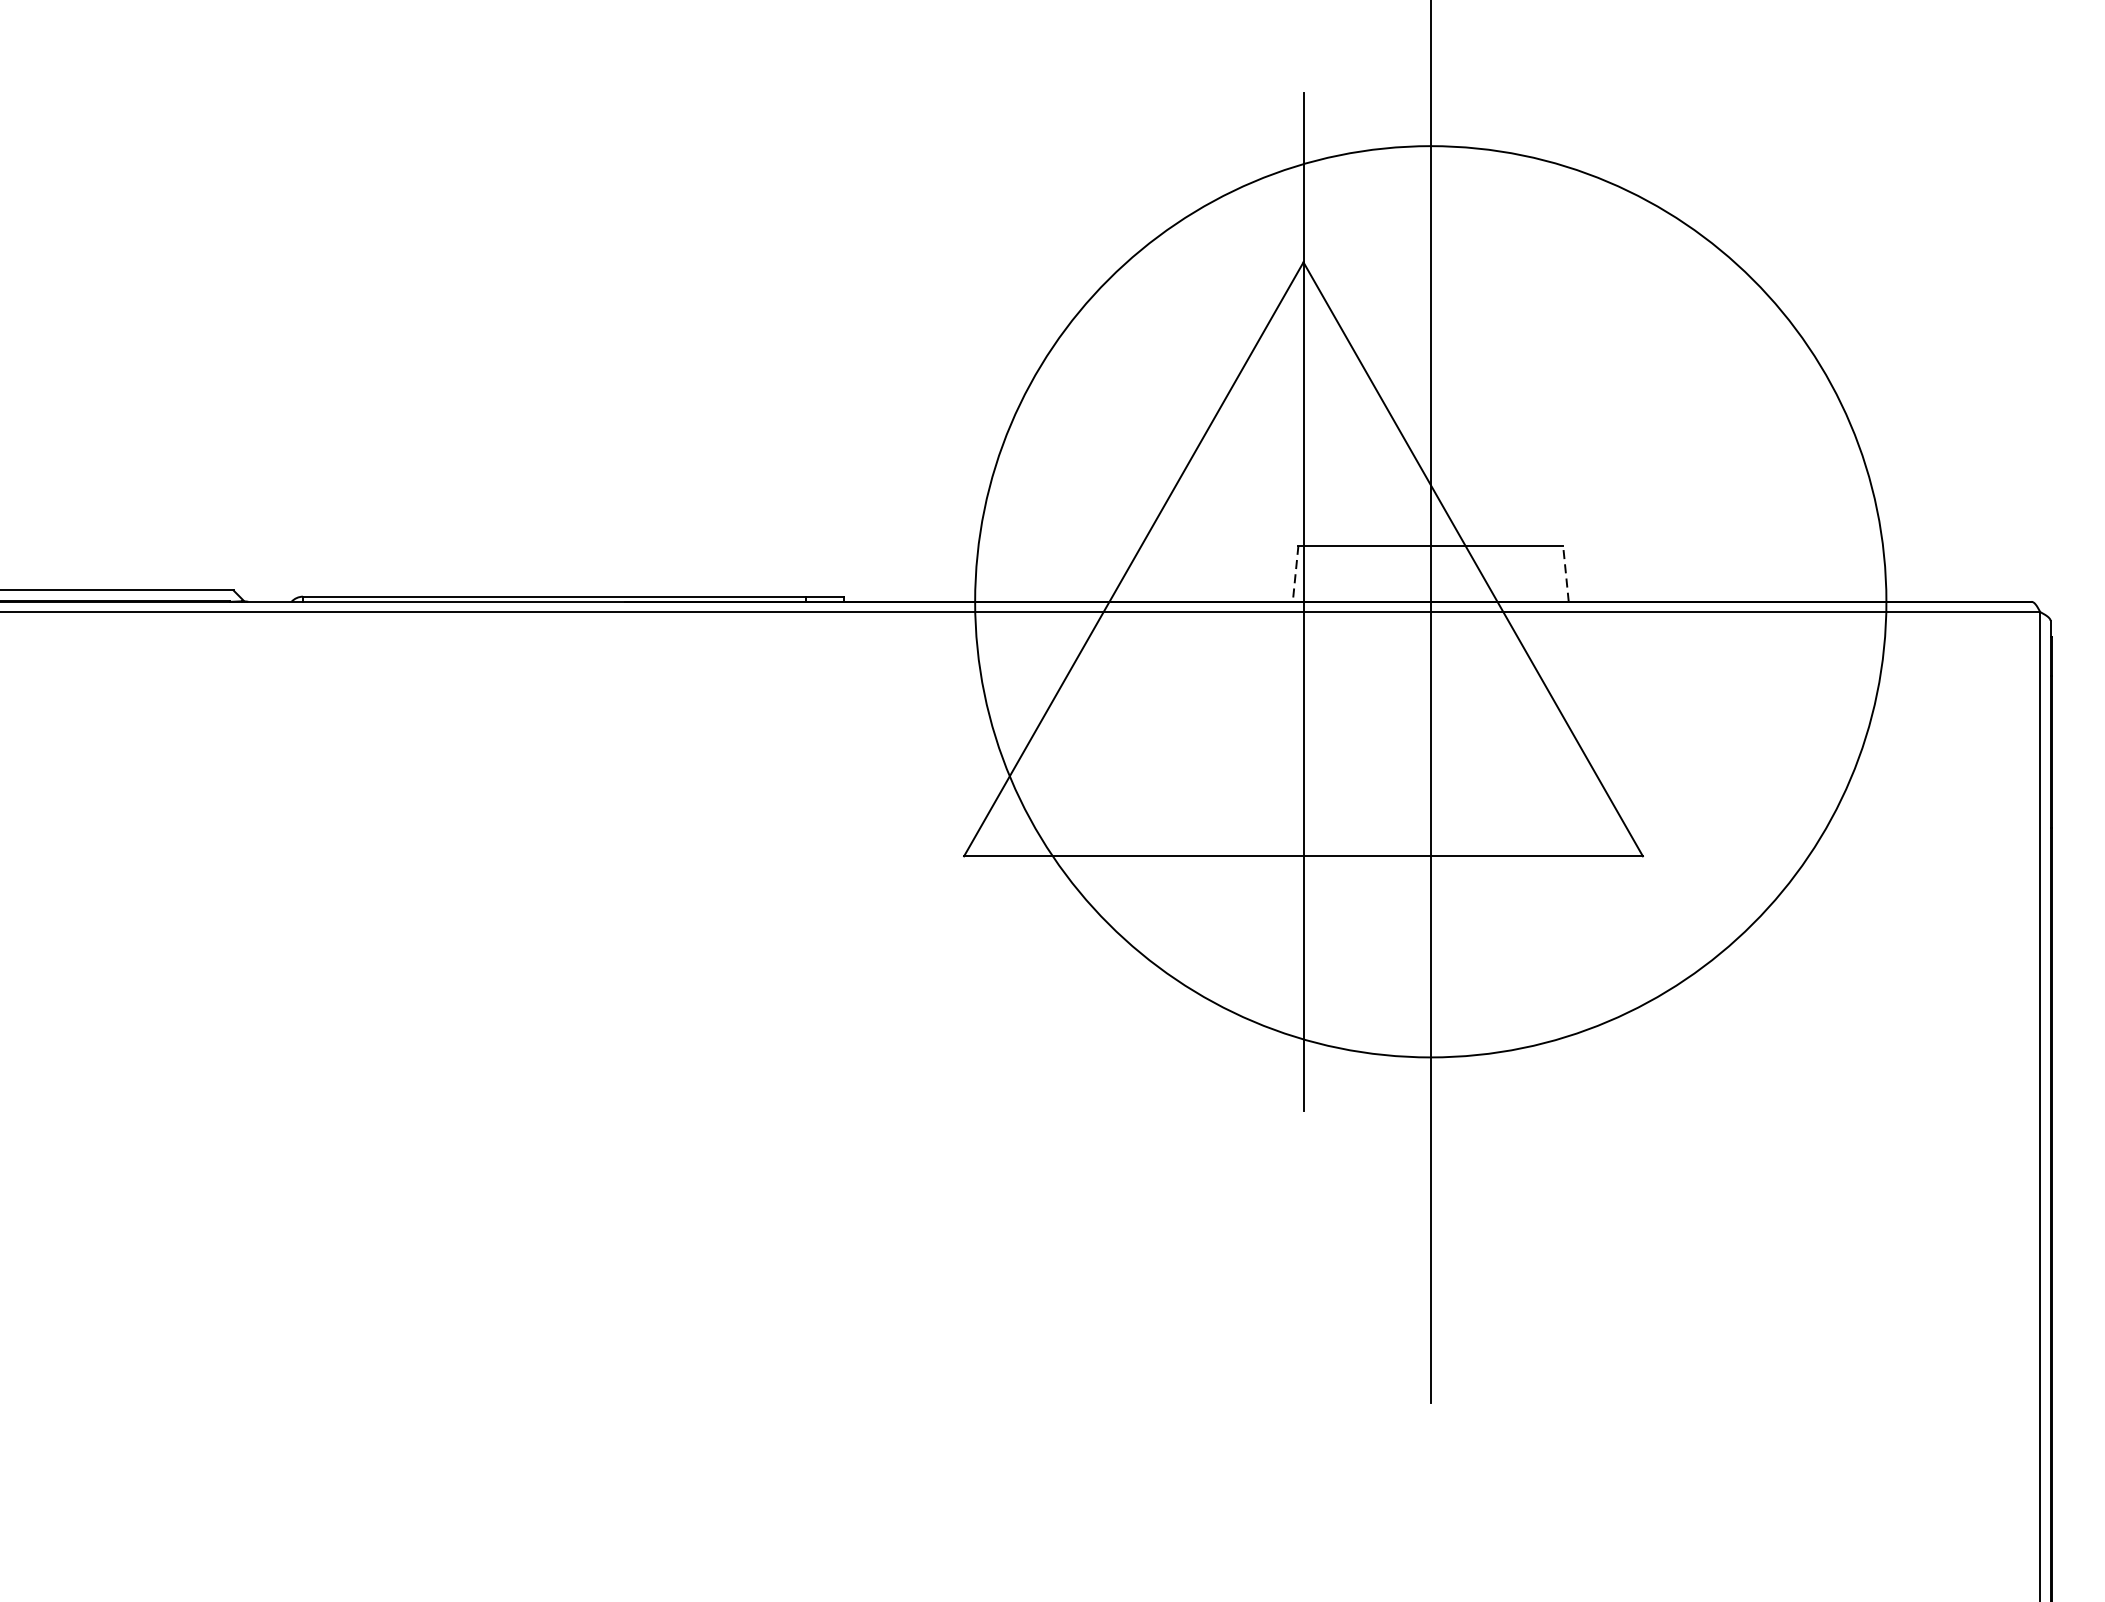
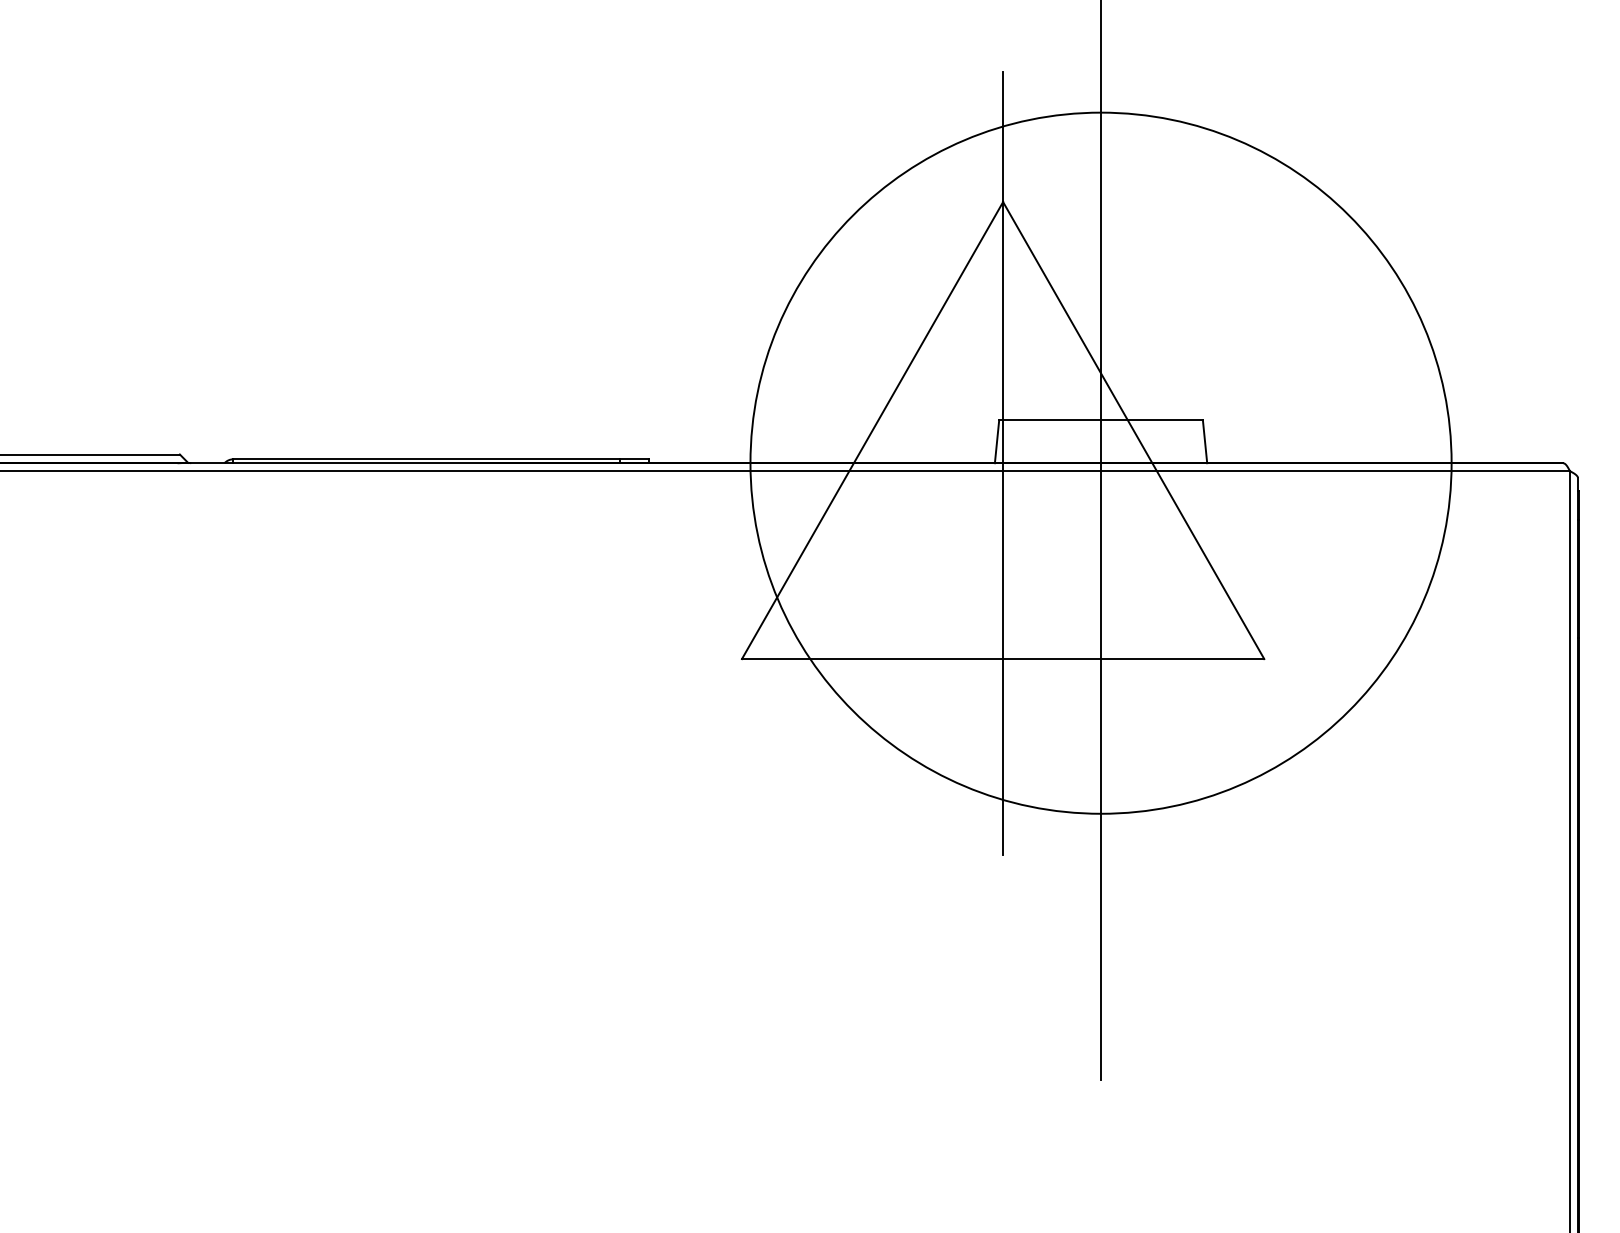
line: (1296, 573) -> (997, 441), dashed -> solid
line: (1566, 573) -> (1205, 441), dashed -> solid

